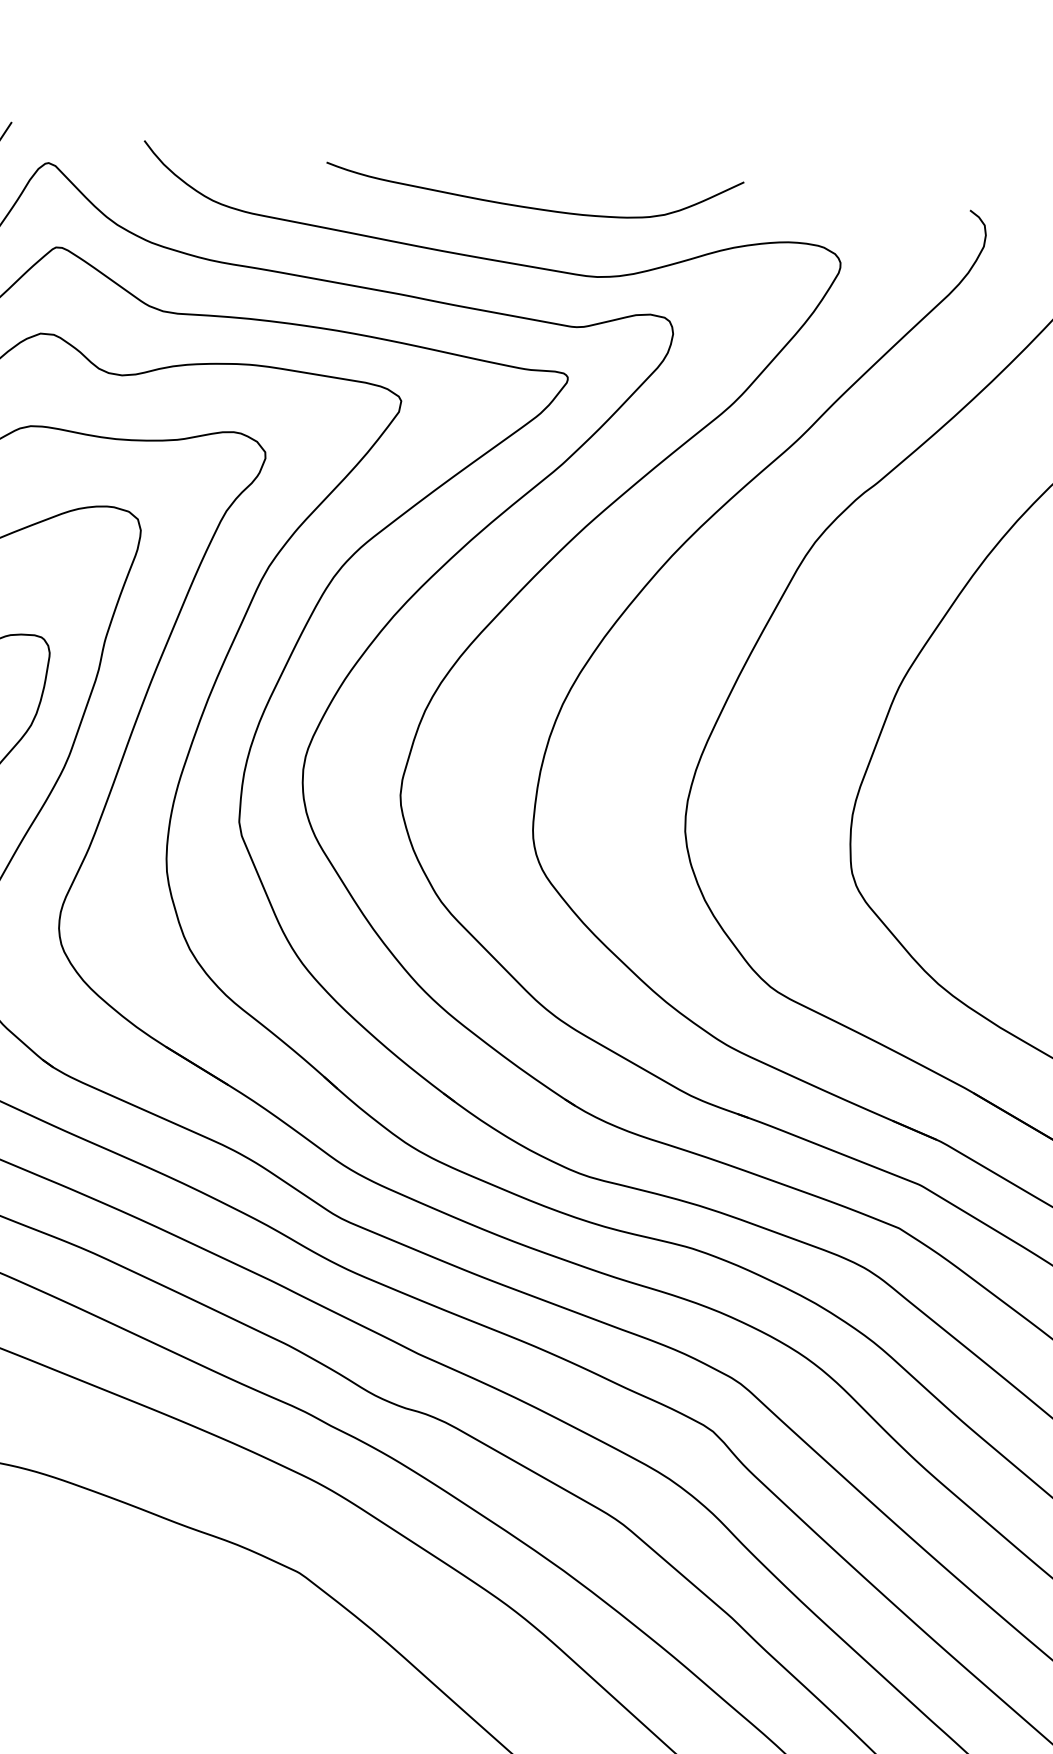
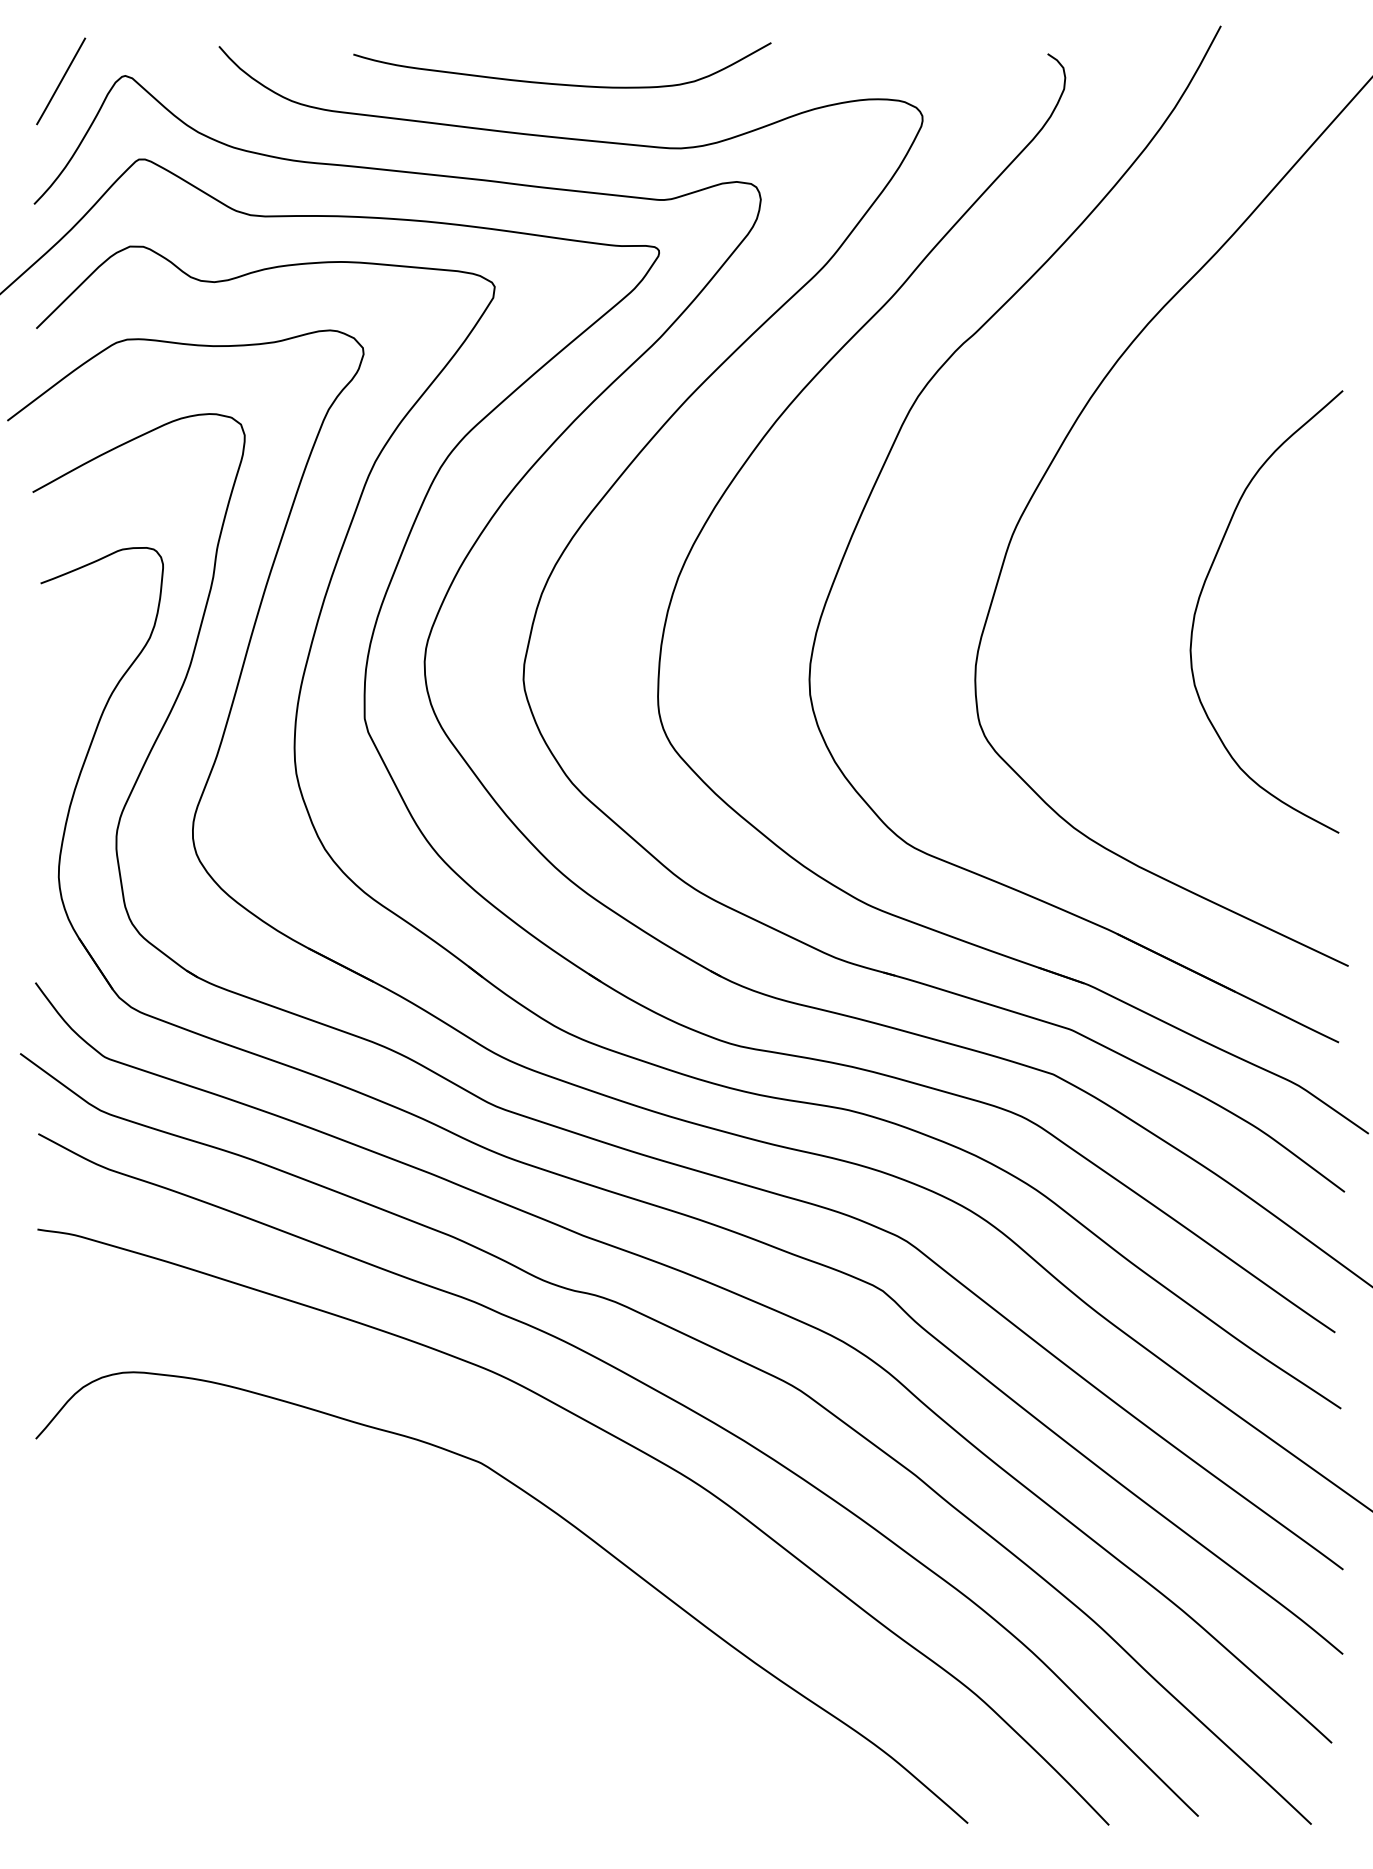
curve: (532, 207) -> (562, 83), moved

